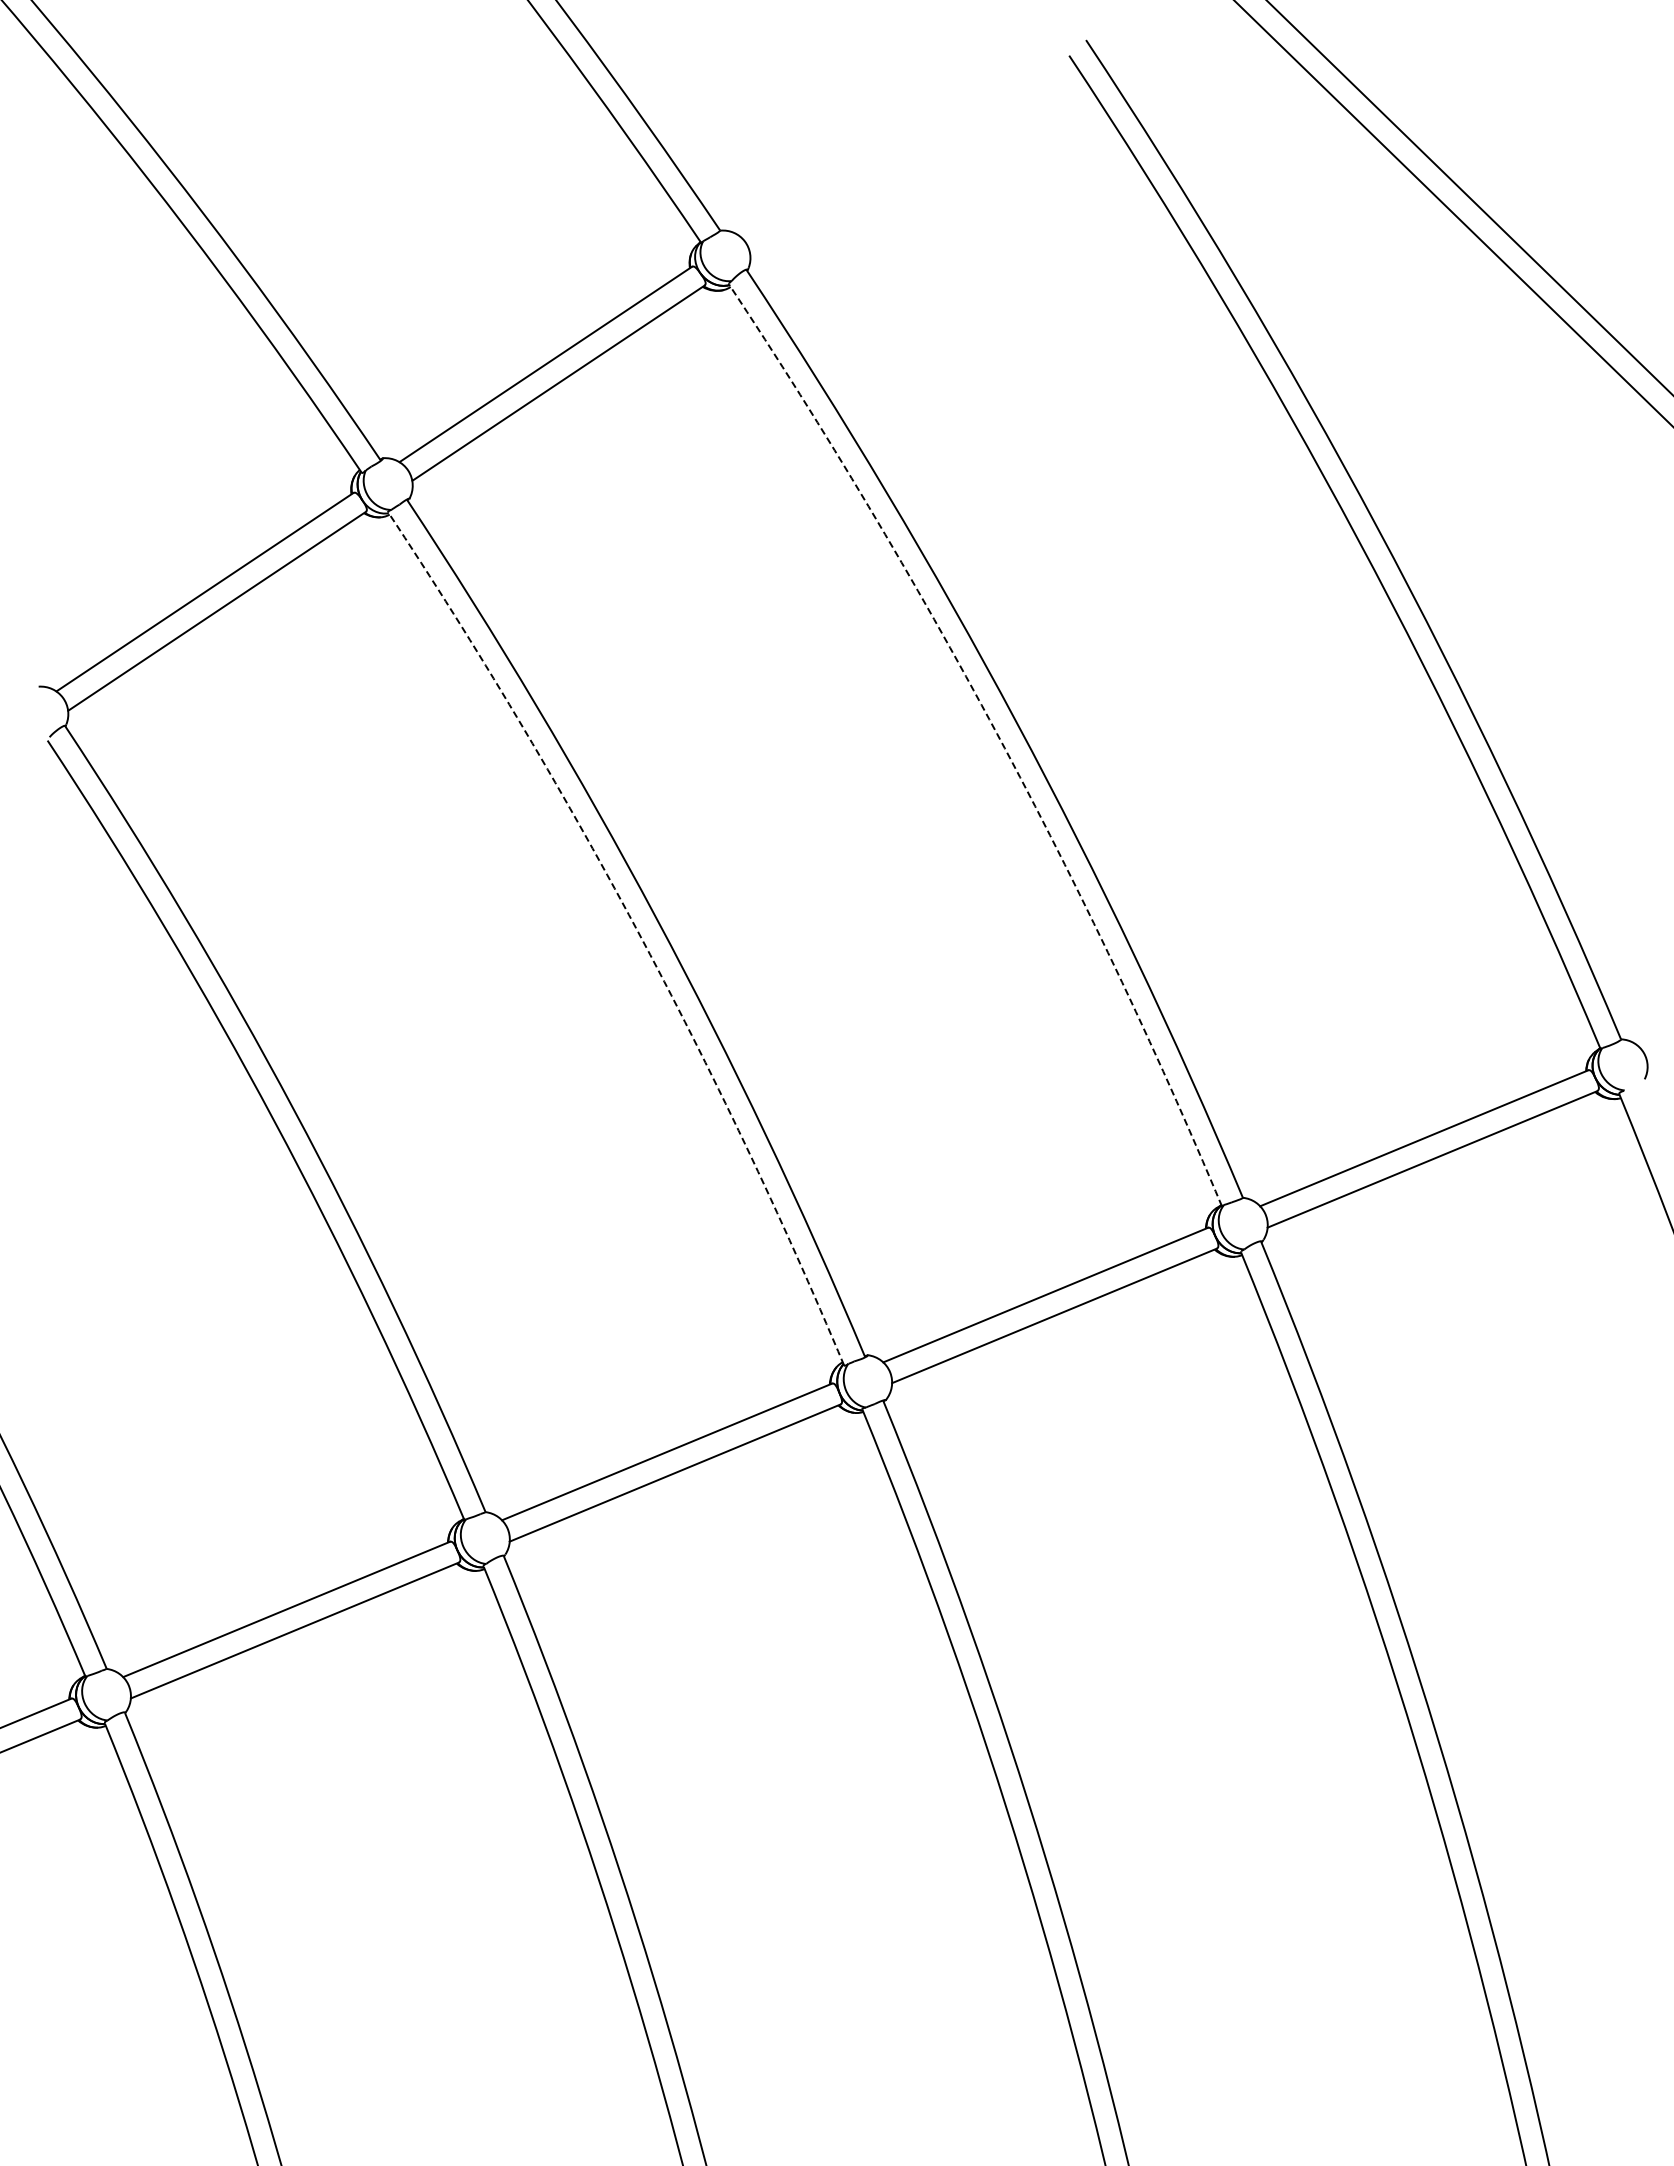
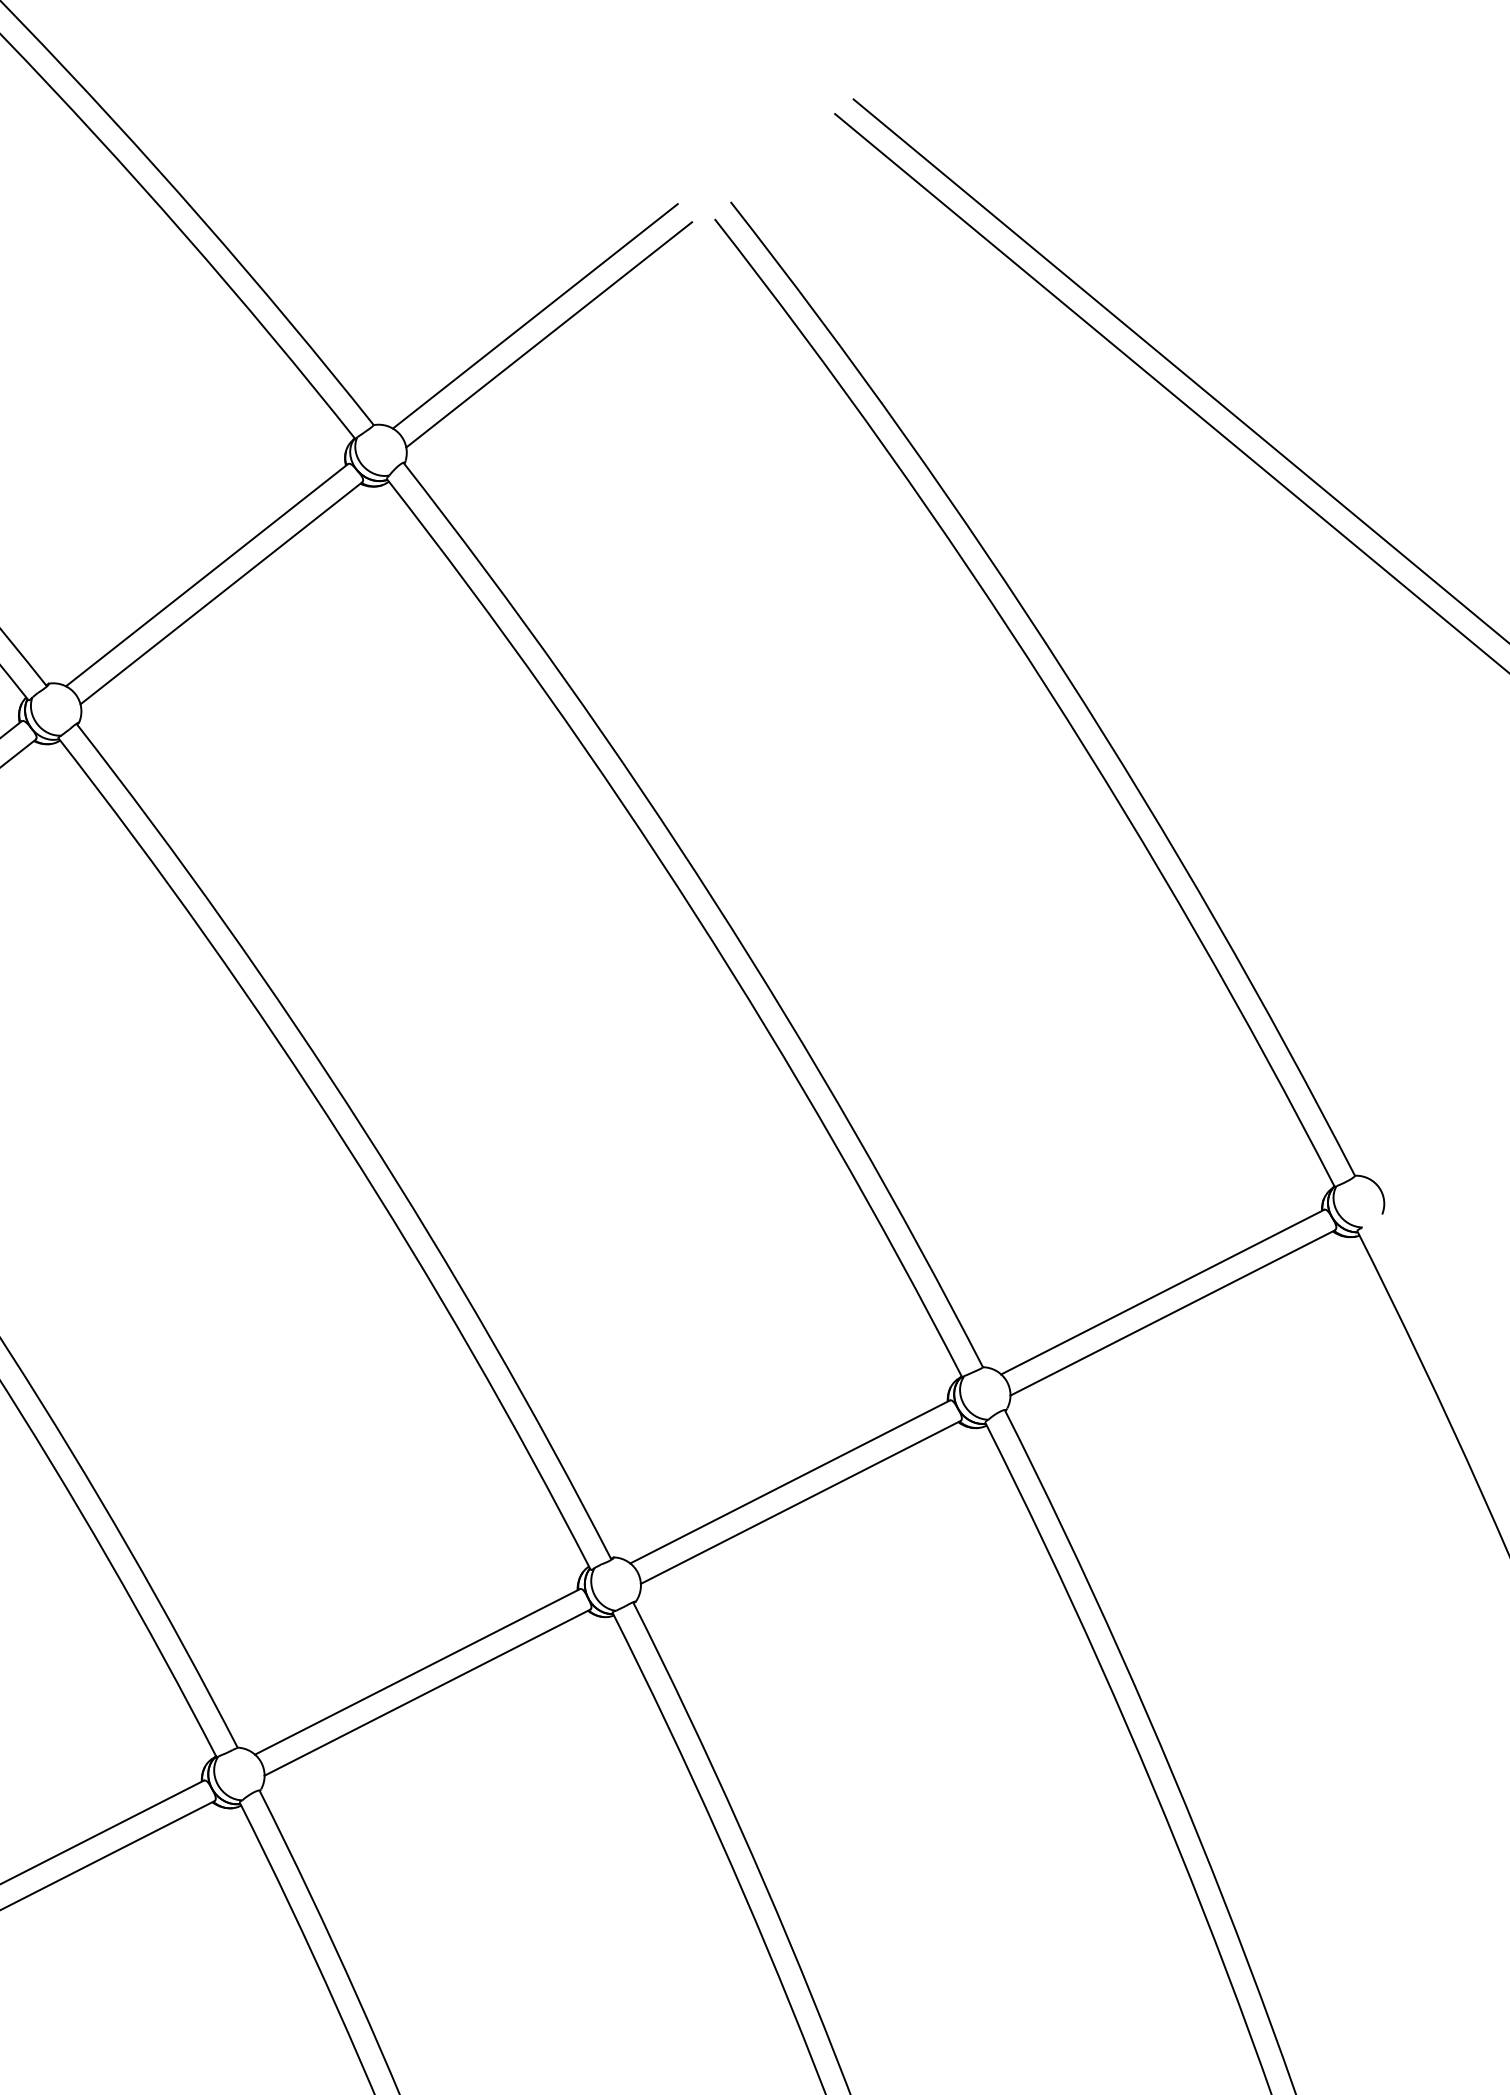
line: (886, 136) -> (535, 316), added
line: (898, 155) -> (549, 334), added
arc: (997, 733) -> (696, 914), dashed -> solid
arc: (636, 928) -> (344, 1141), dashed -> solid

